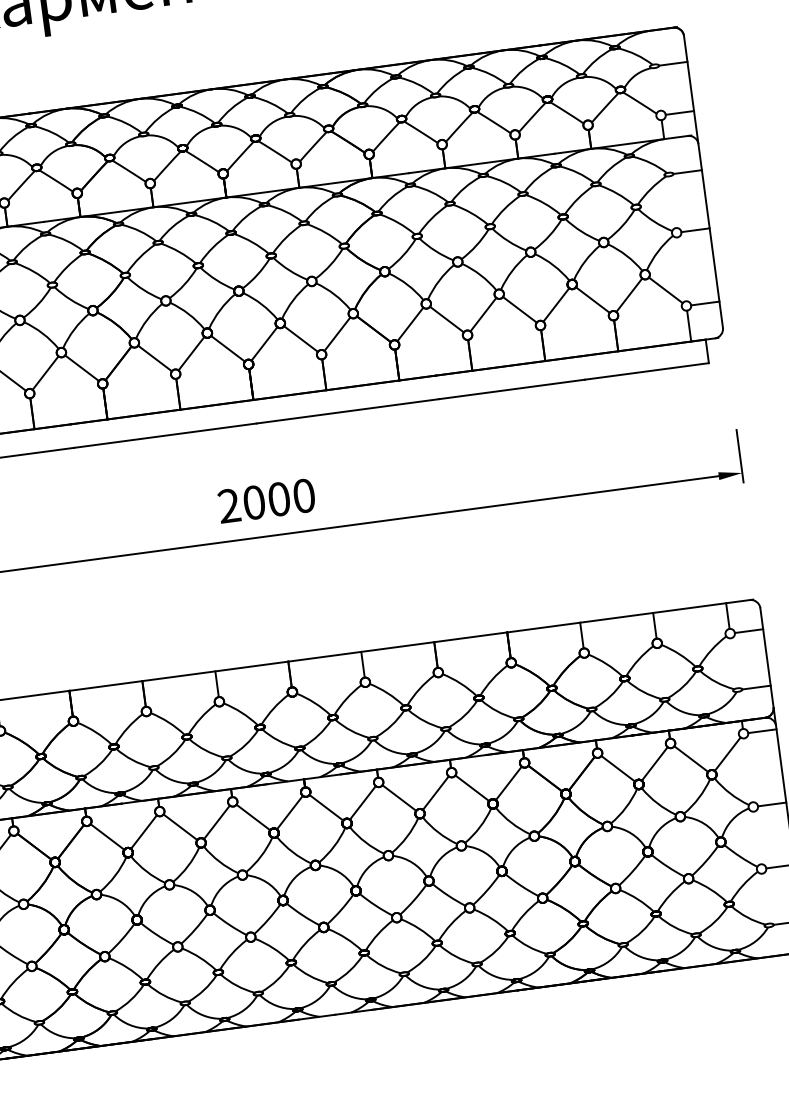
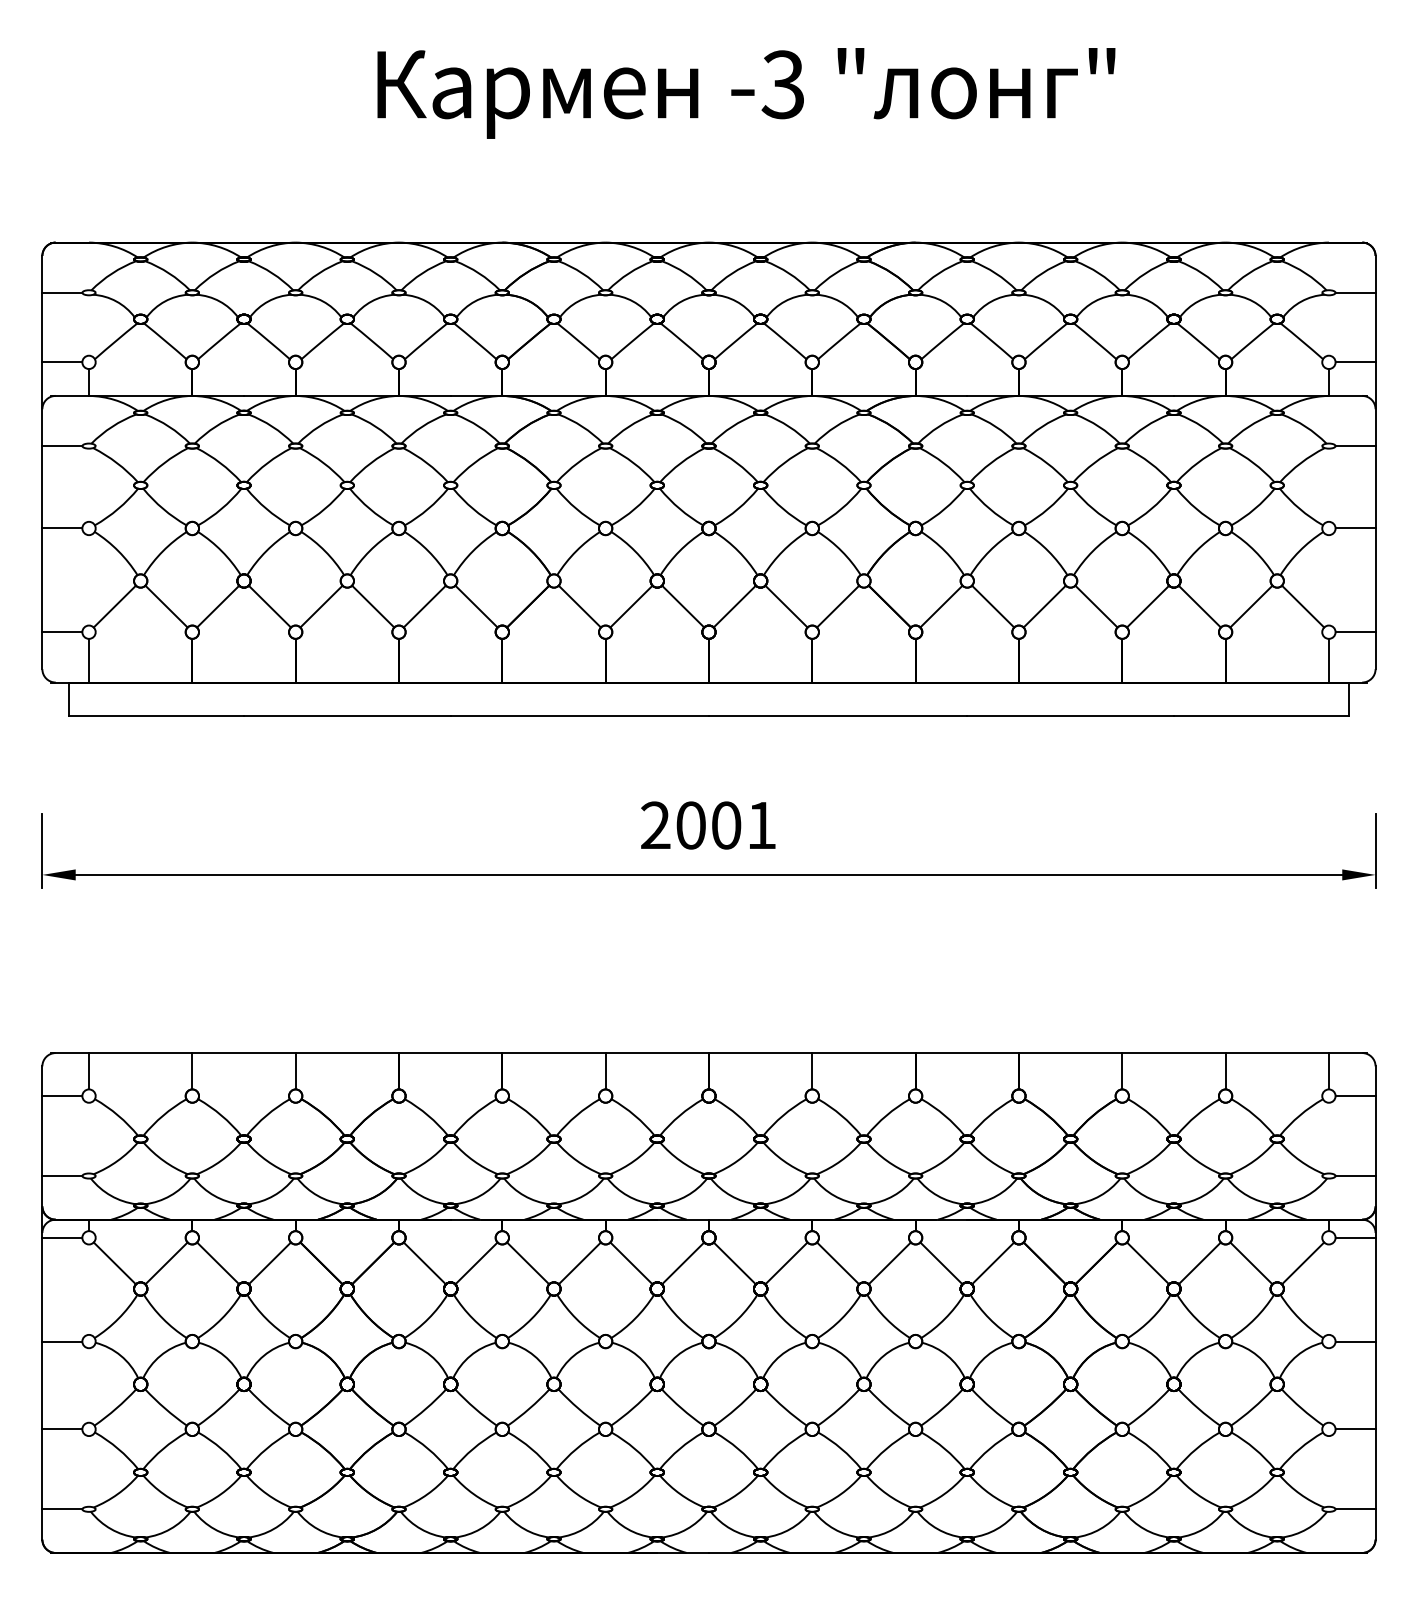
text: (303, 495) -> (761, 825), 2000 -> 2001

